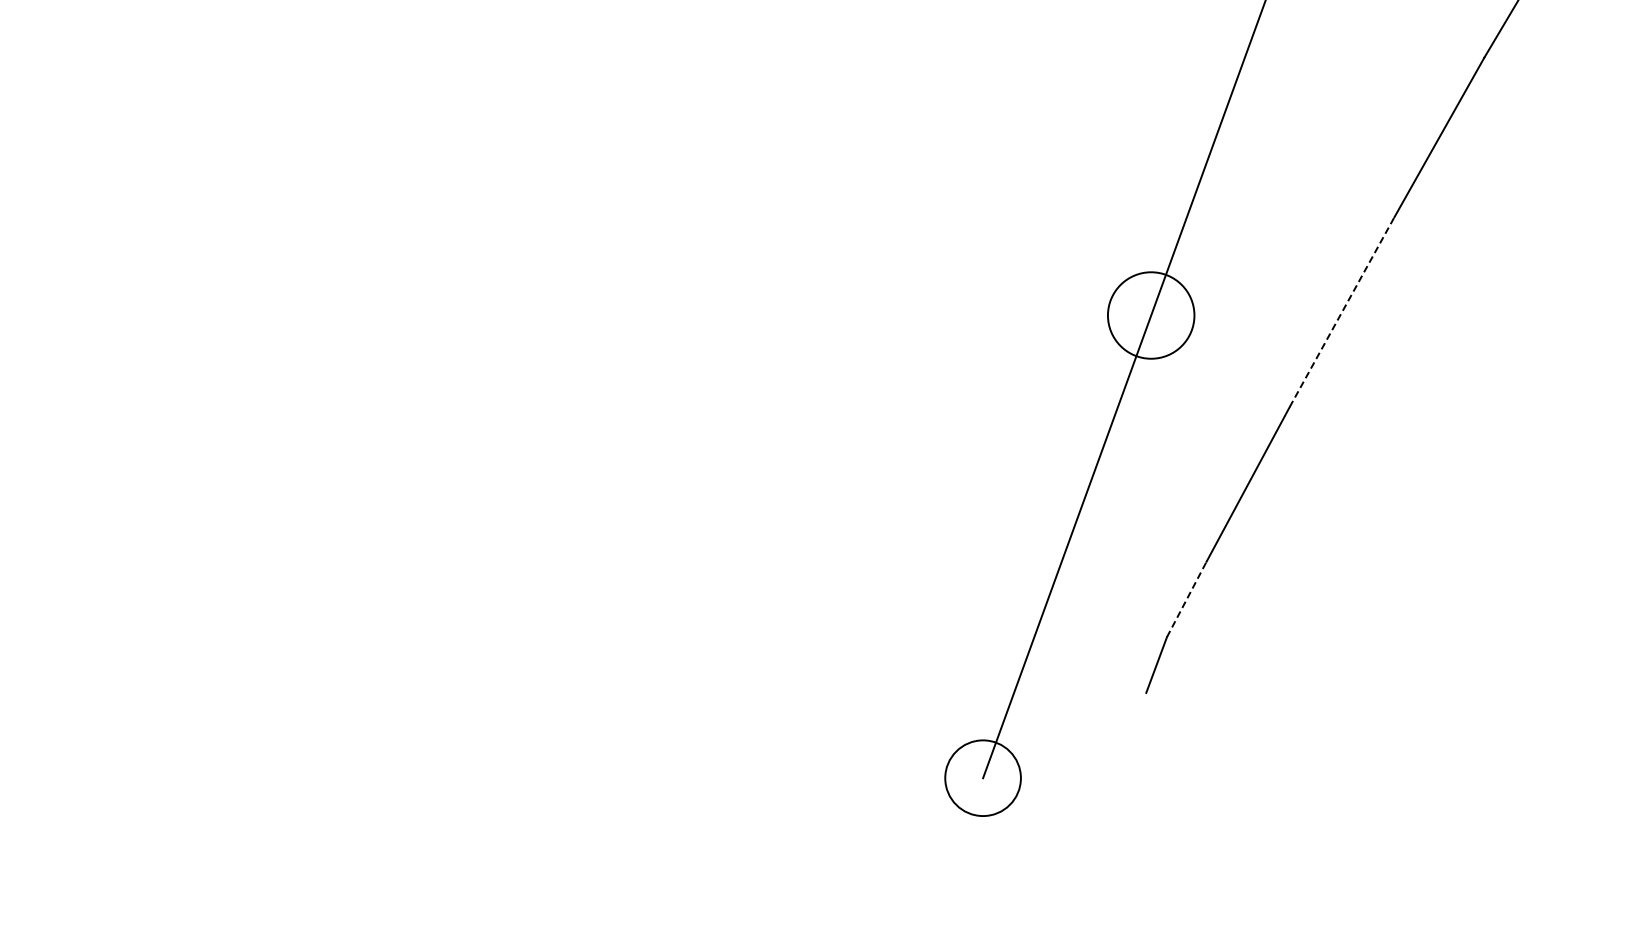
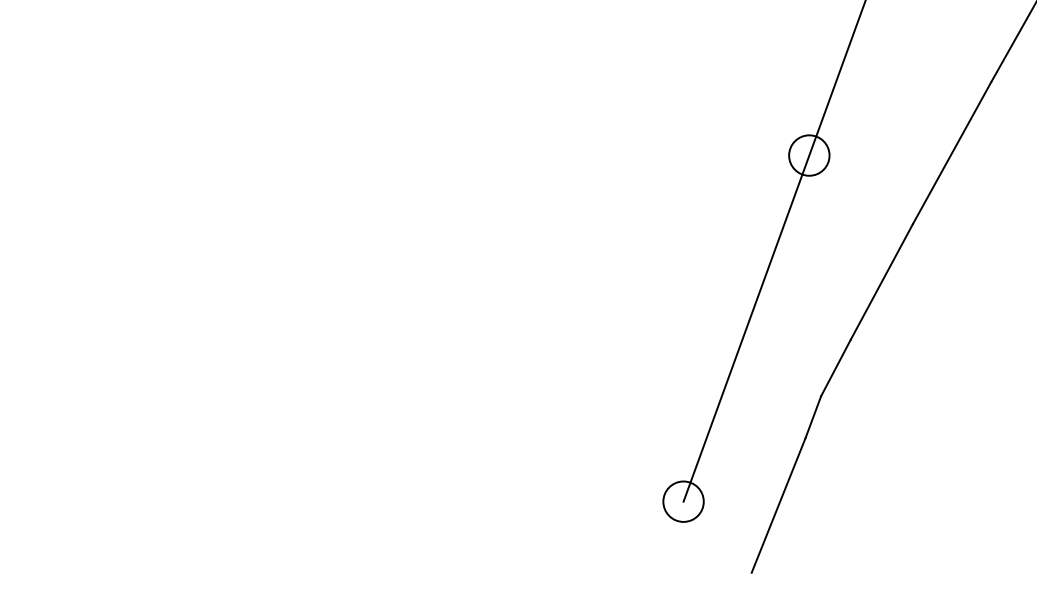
line: (1342, 312) -> (952, 153), dashed -> solid
circle: (1151, 315) -> (809, 155), size x0.62
line: (1186, 599) -> (835, 368), dashed -> solid
circle: (983, 778) -> (683, 501), size x0.71
line: (1110, 782) -> (778, 504), added

